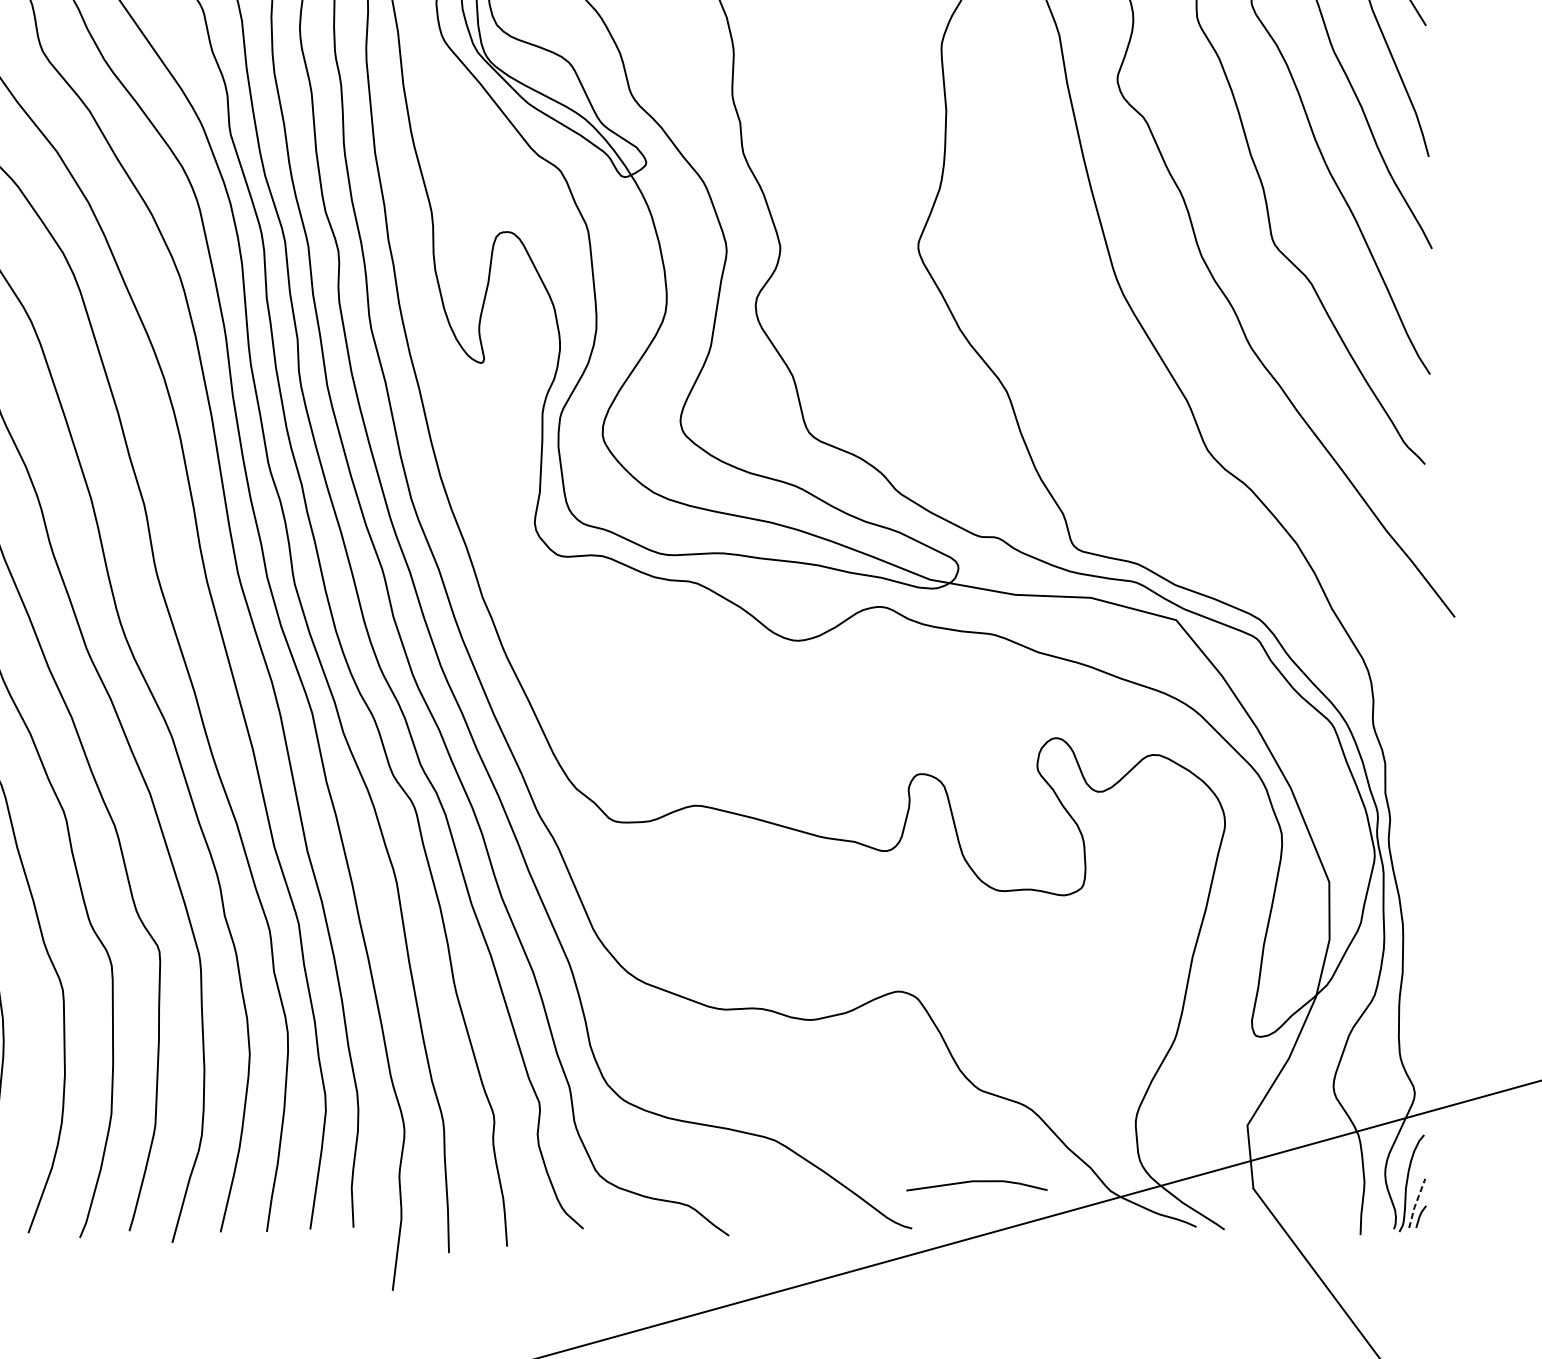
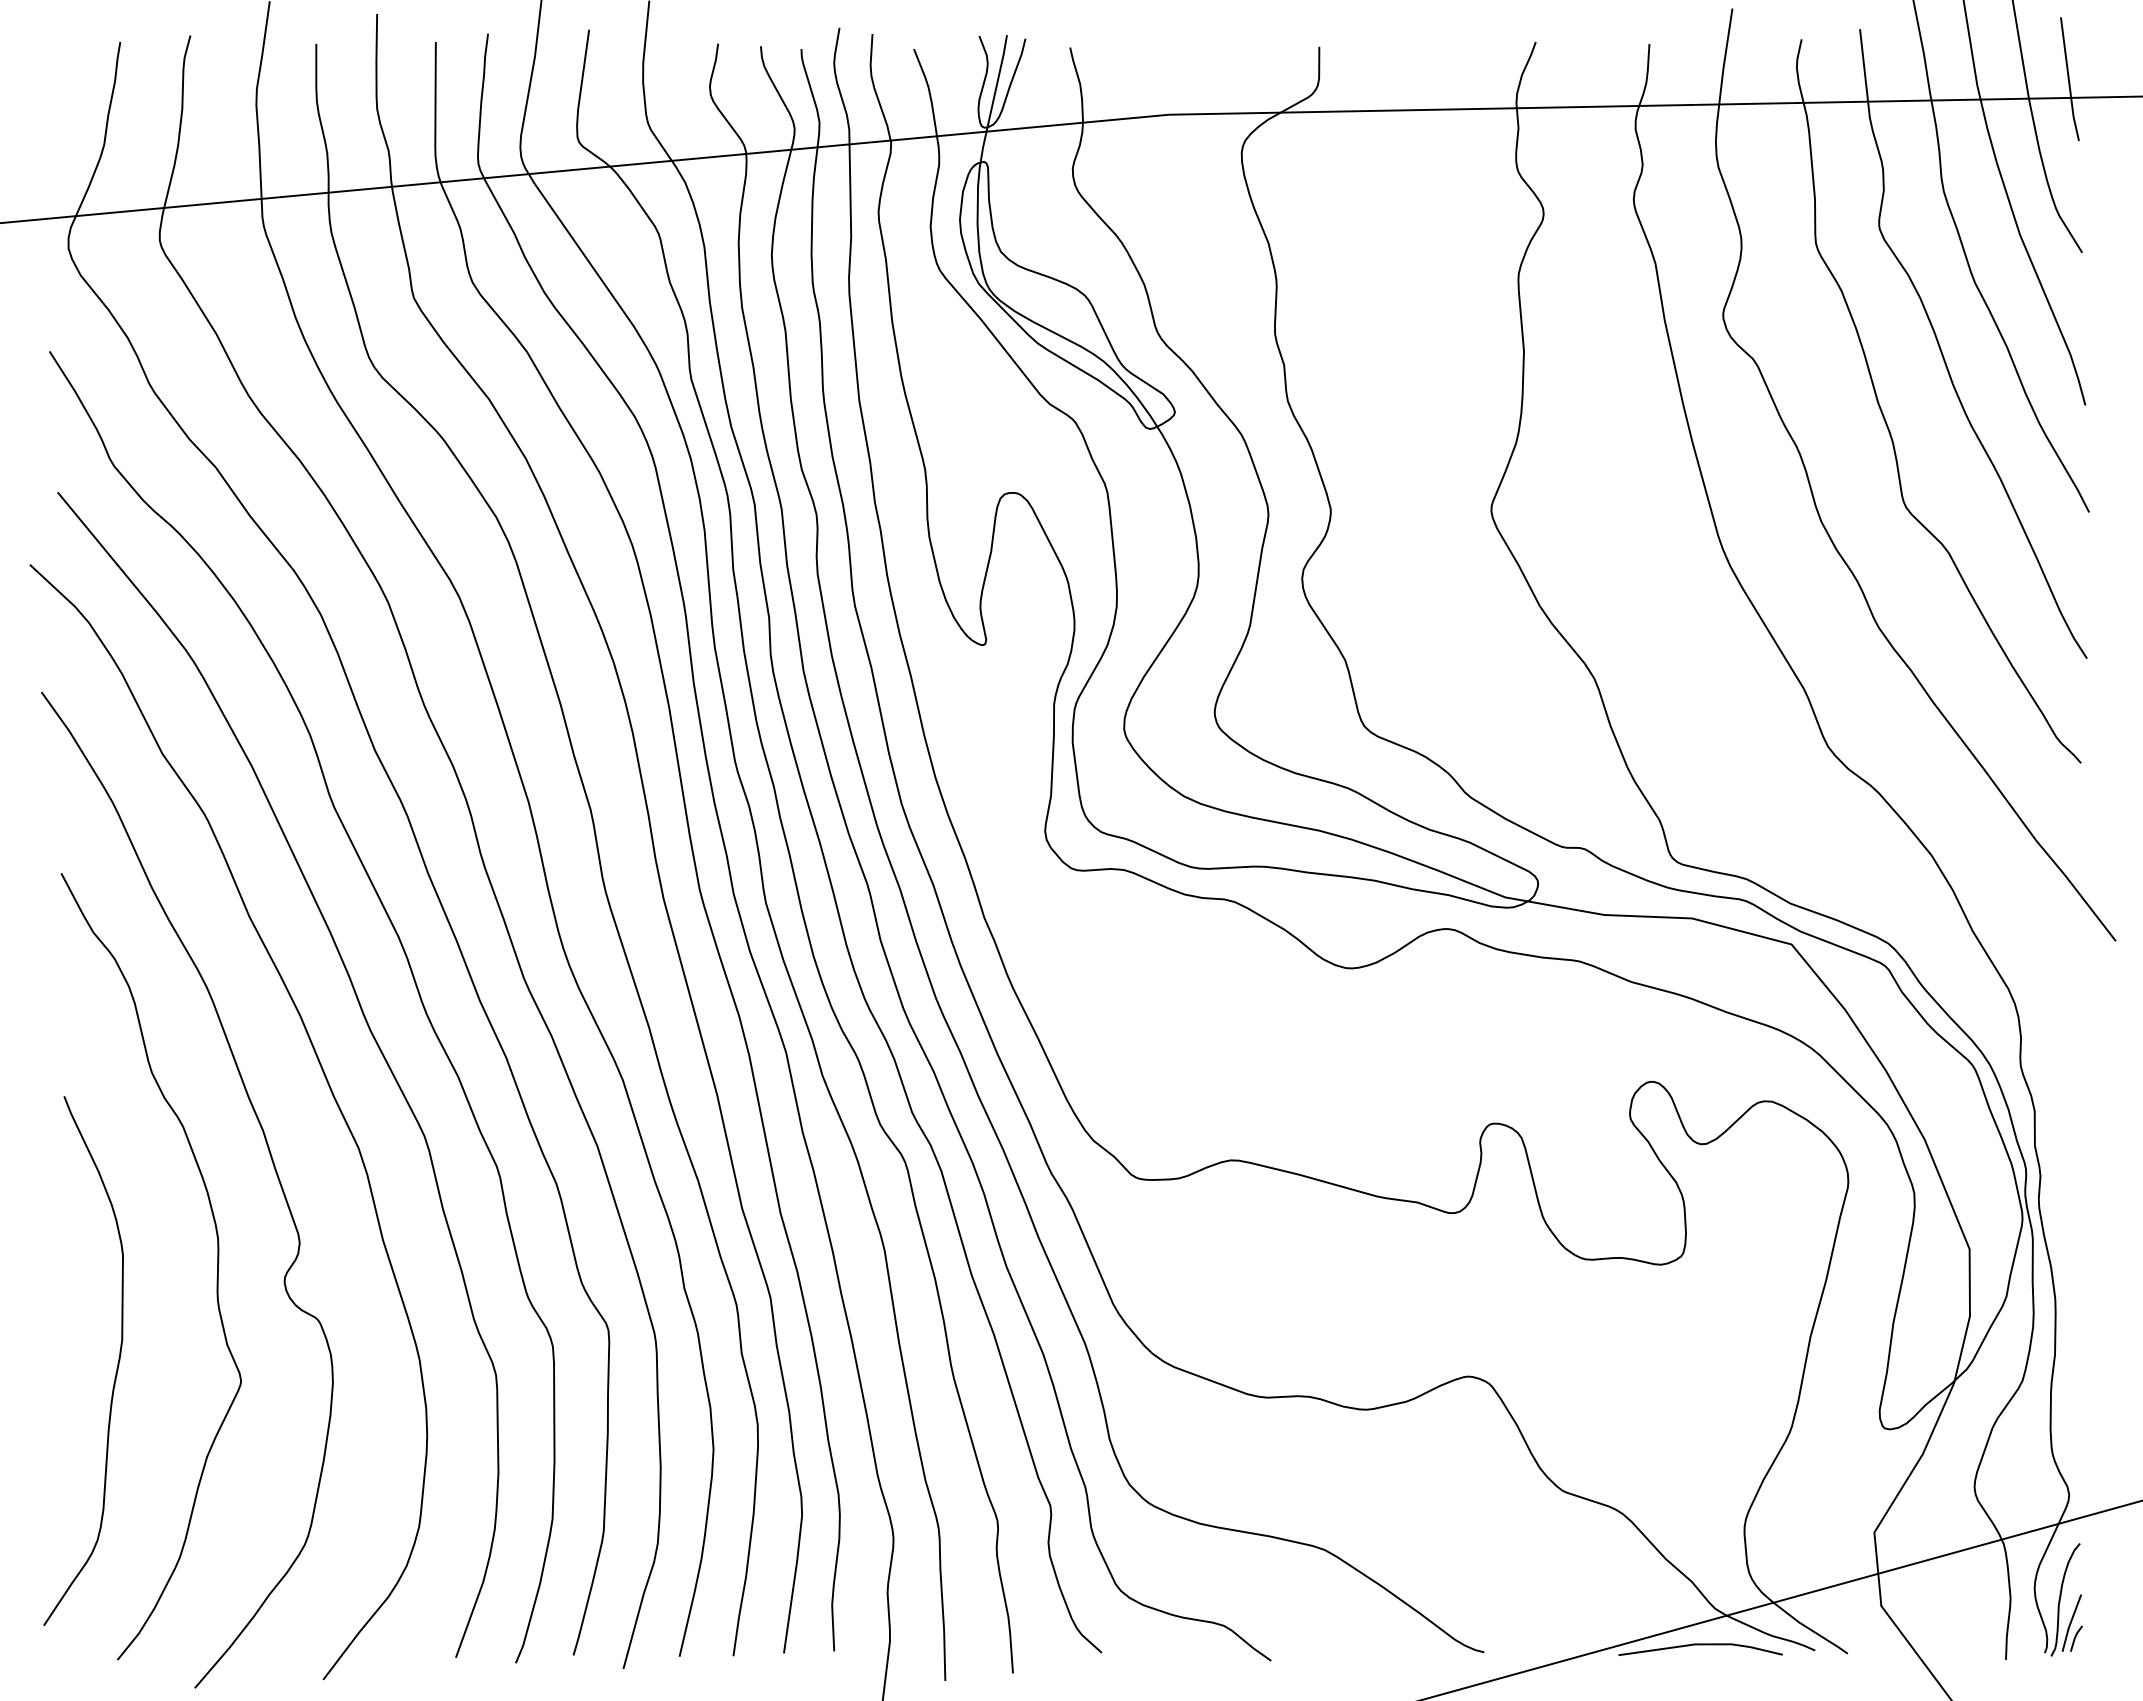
line: (976, 1182) -> (1700, 1645), moved
line: (1415, 1203) -> (2070, 1623), dashed -> solid

